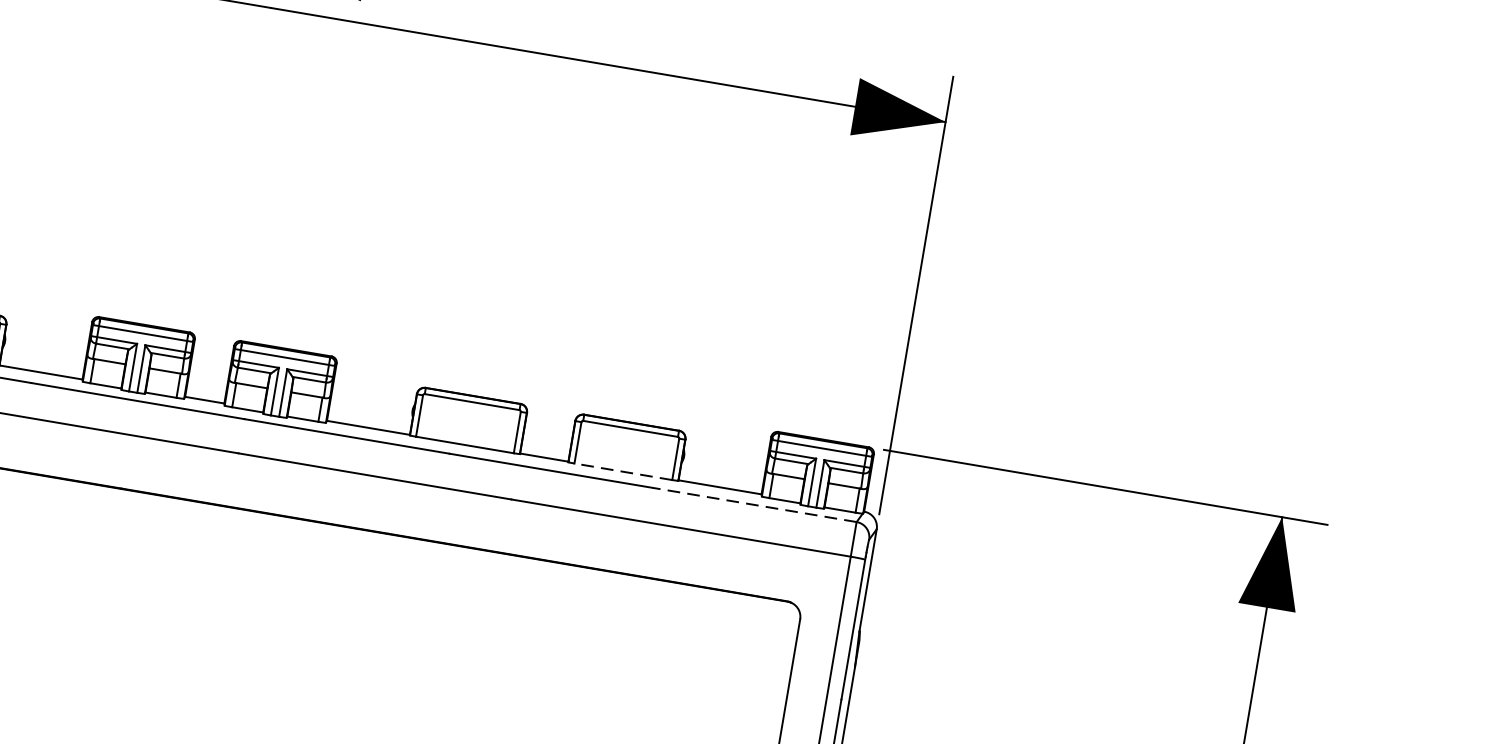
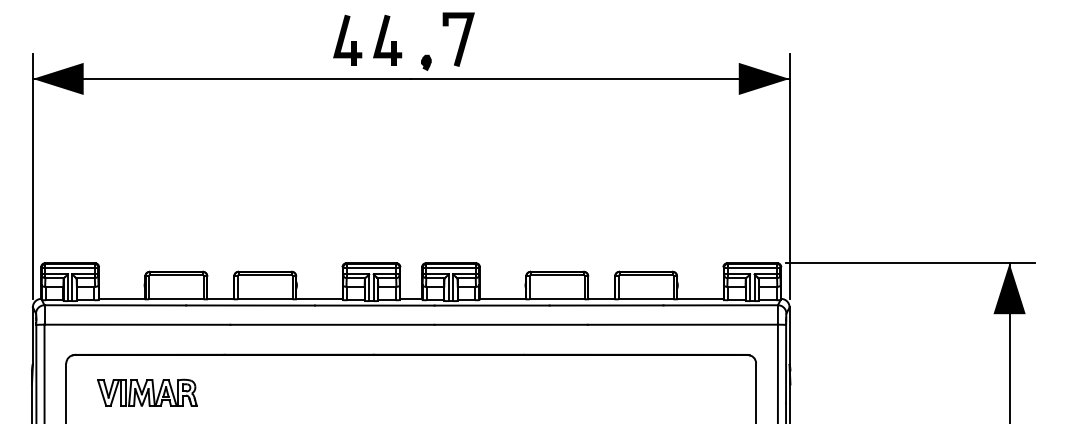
line: (622, 471) -> (645, 299), dashed -> solid
line: (754, 505) -> (720, 305), dashed -> solid

